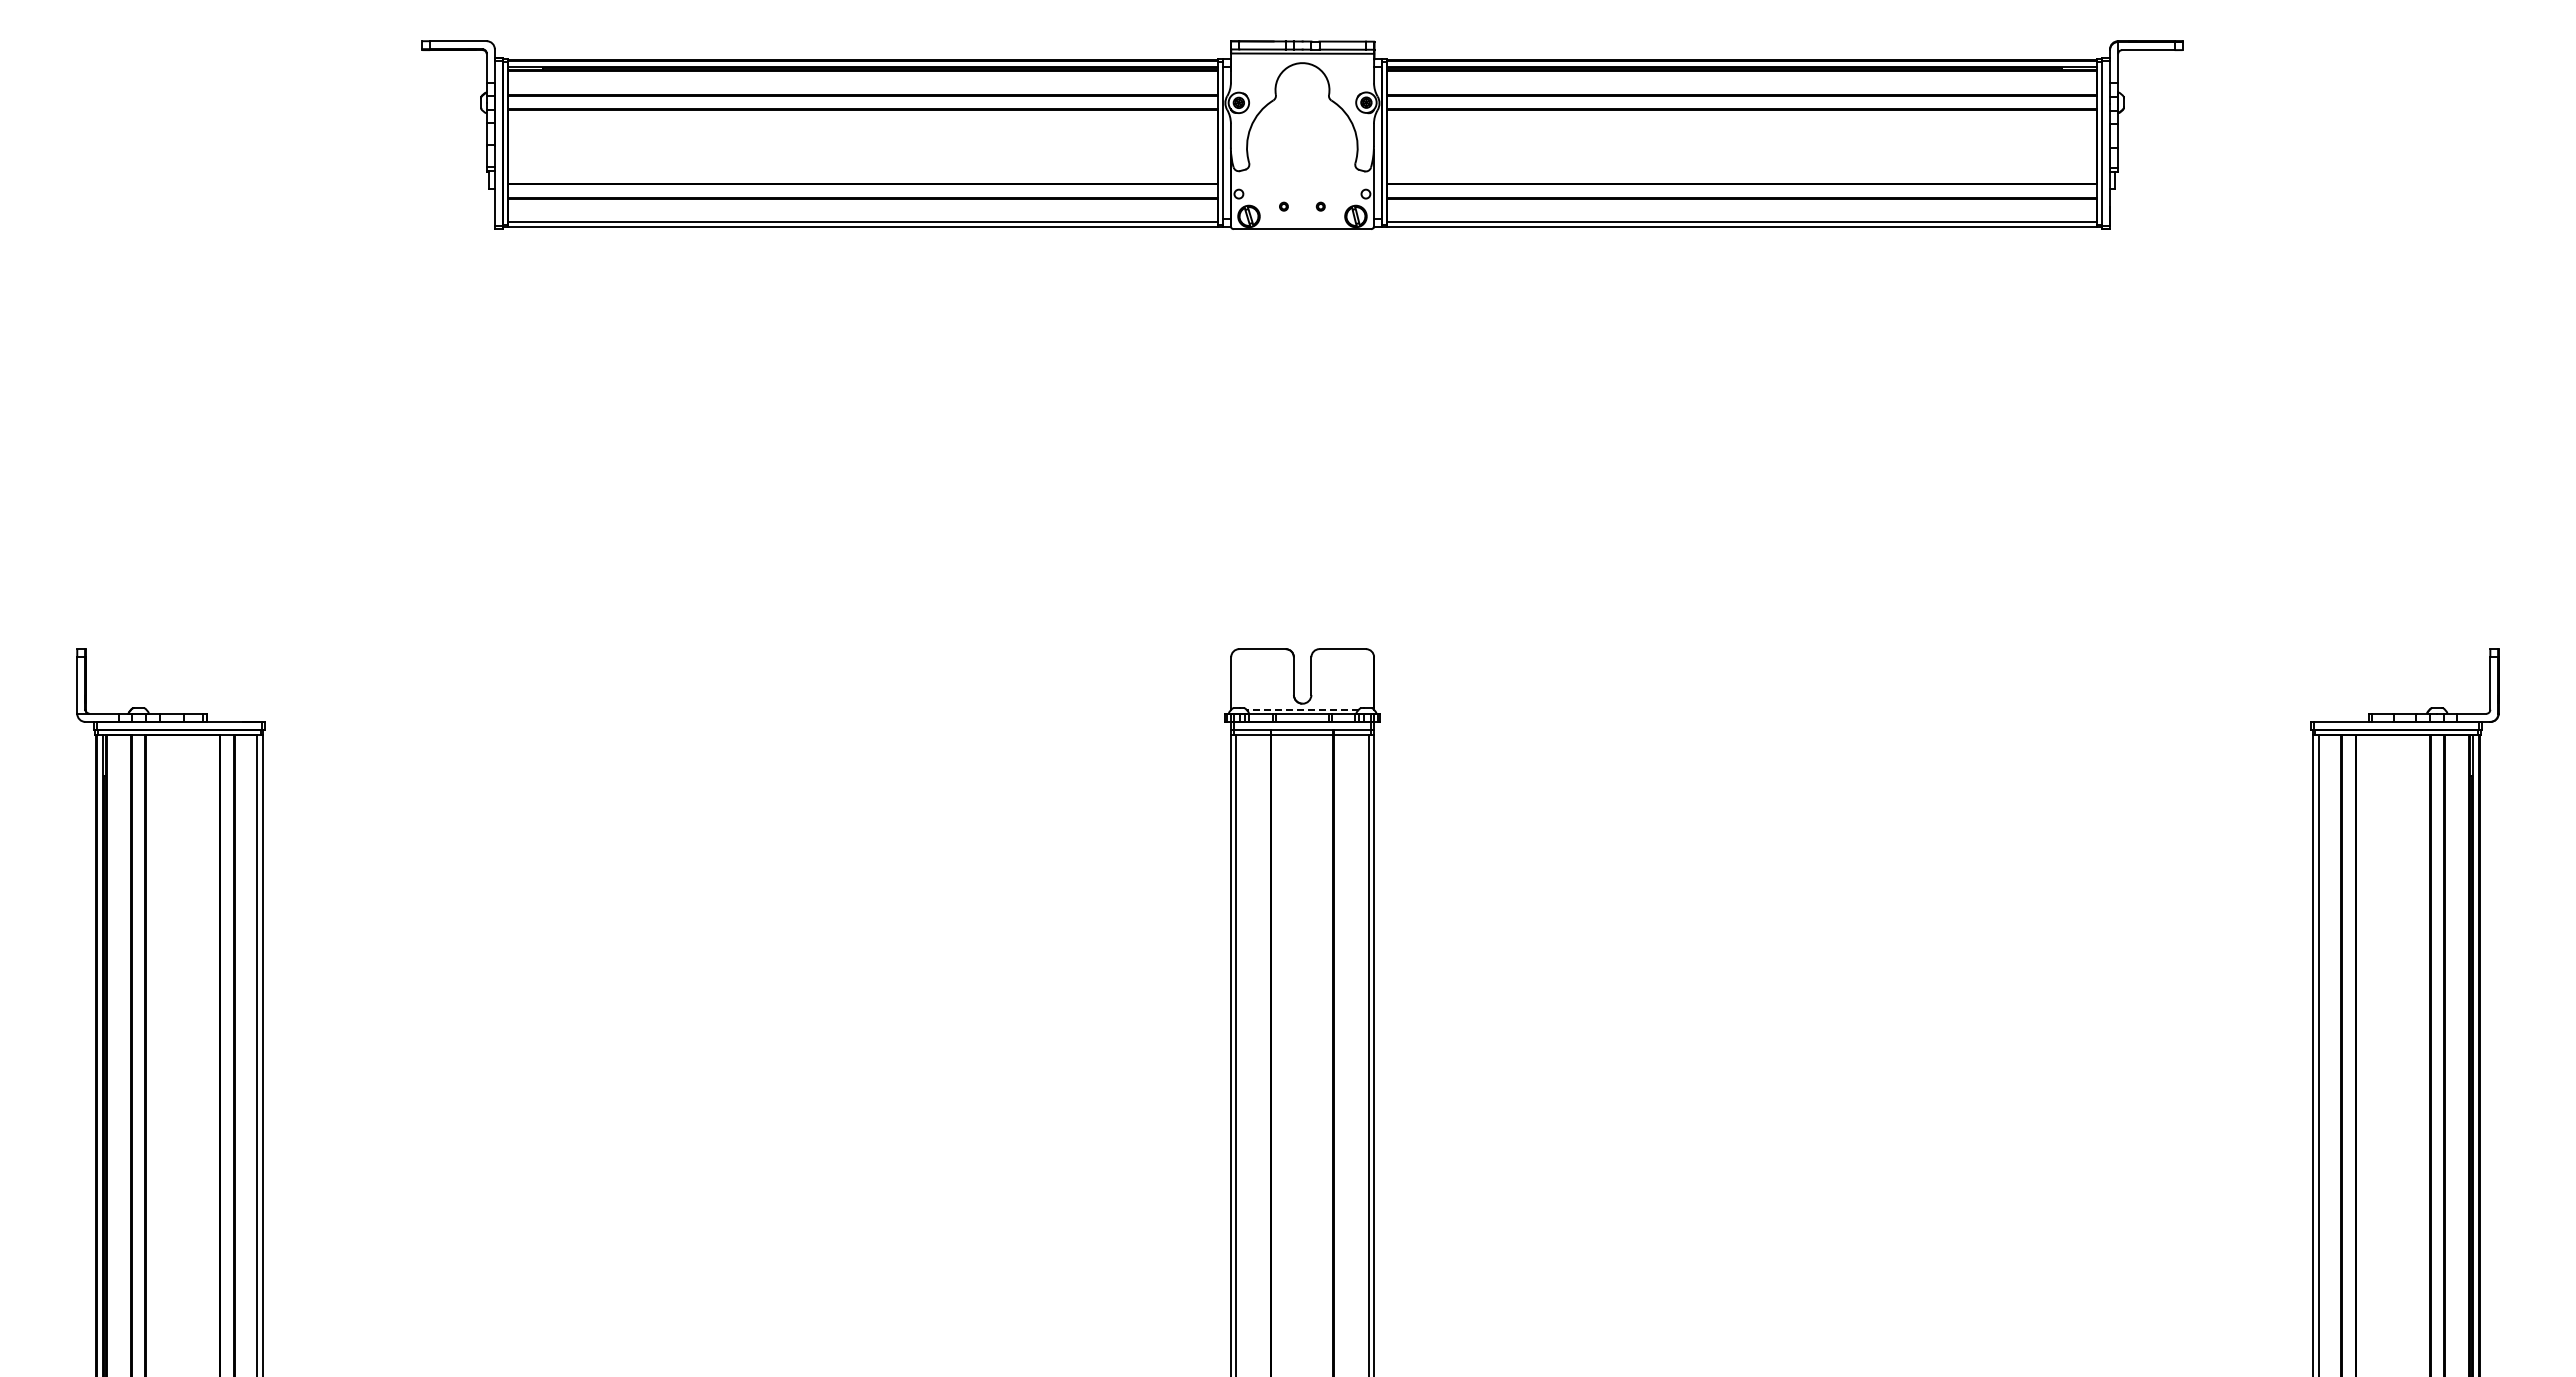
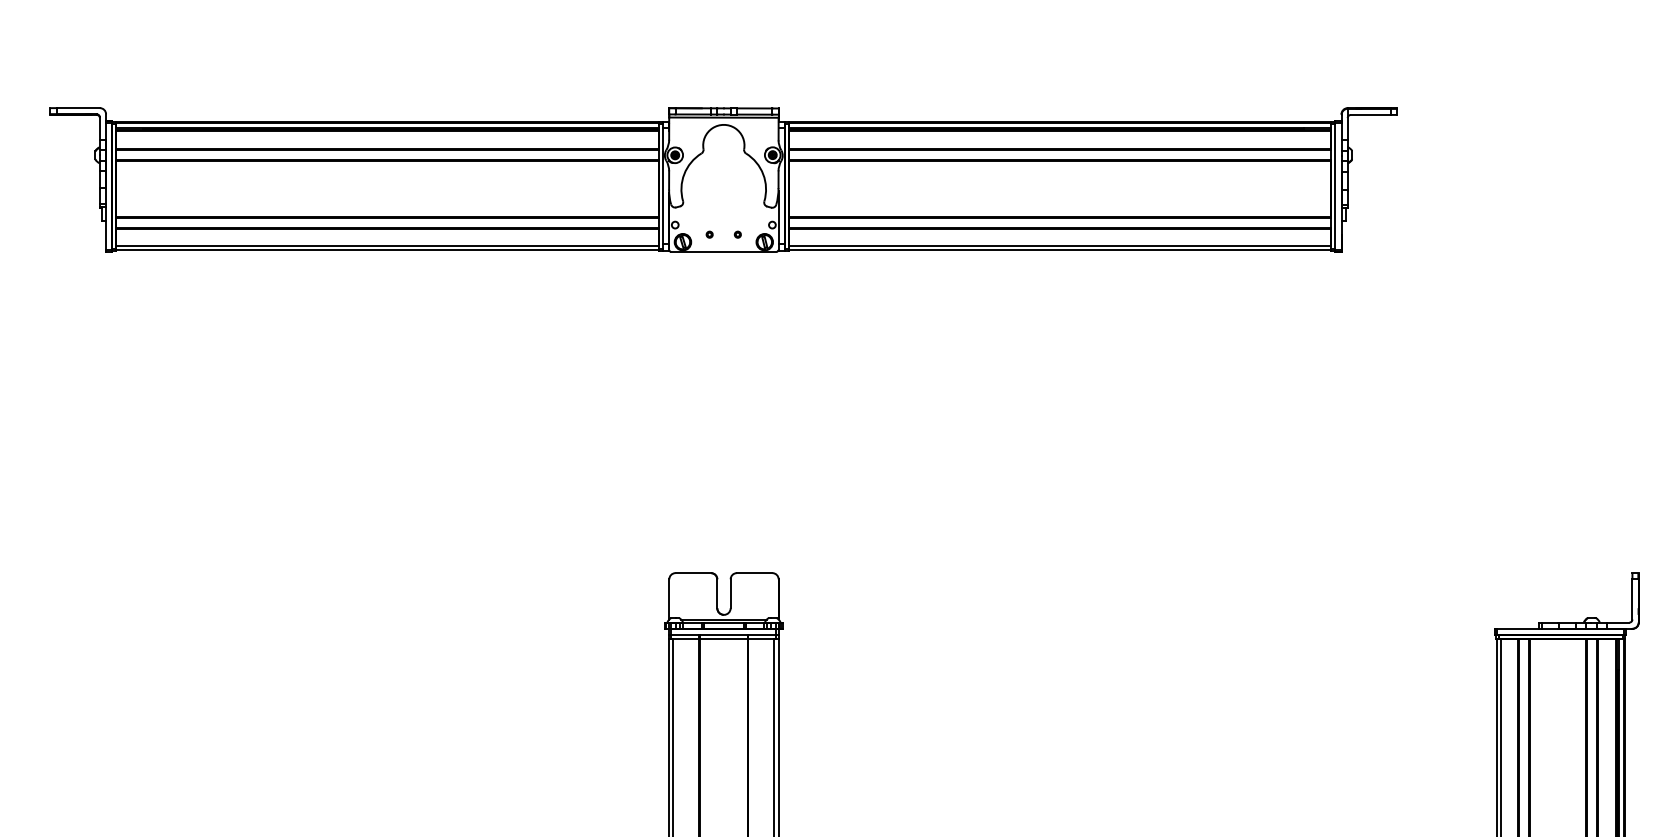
line: (1302, 709) -> (723, 619), dashed -> solid

